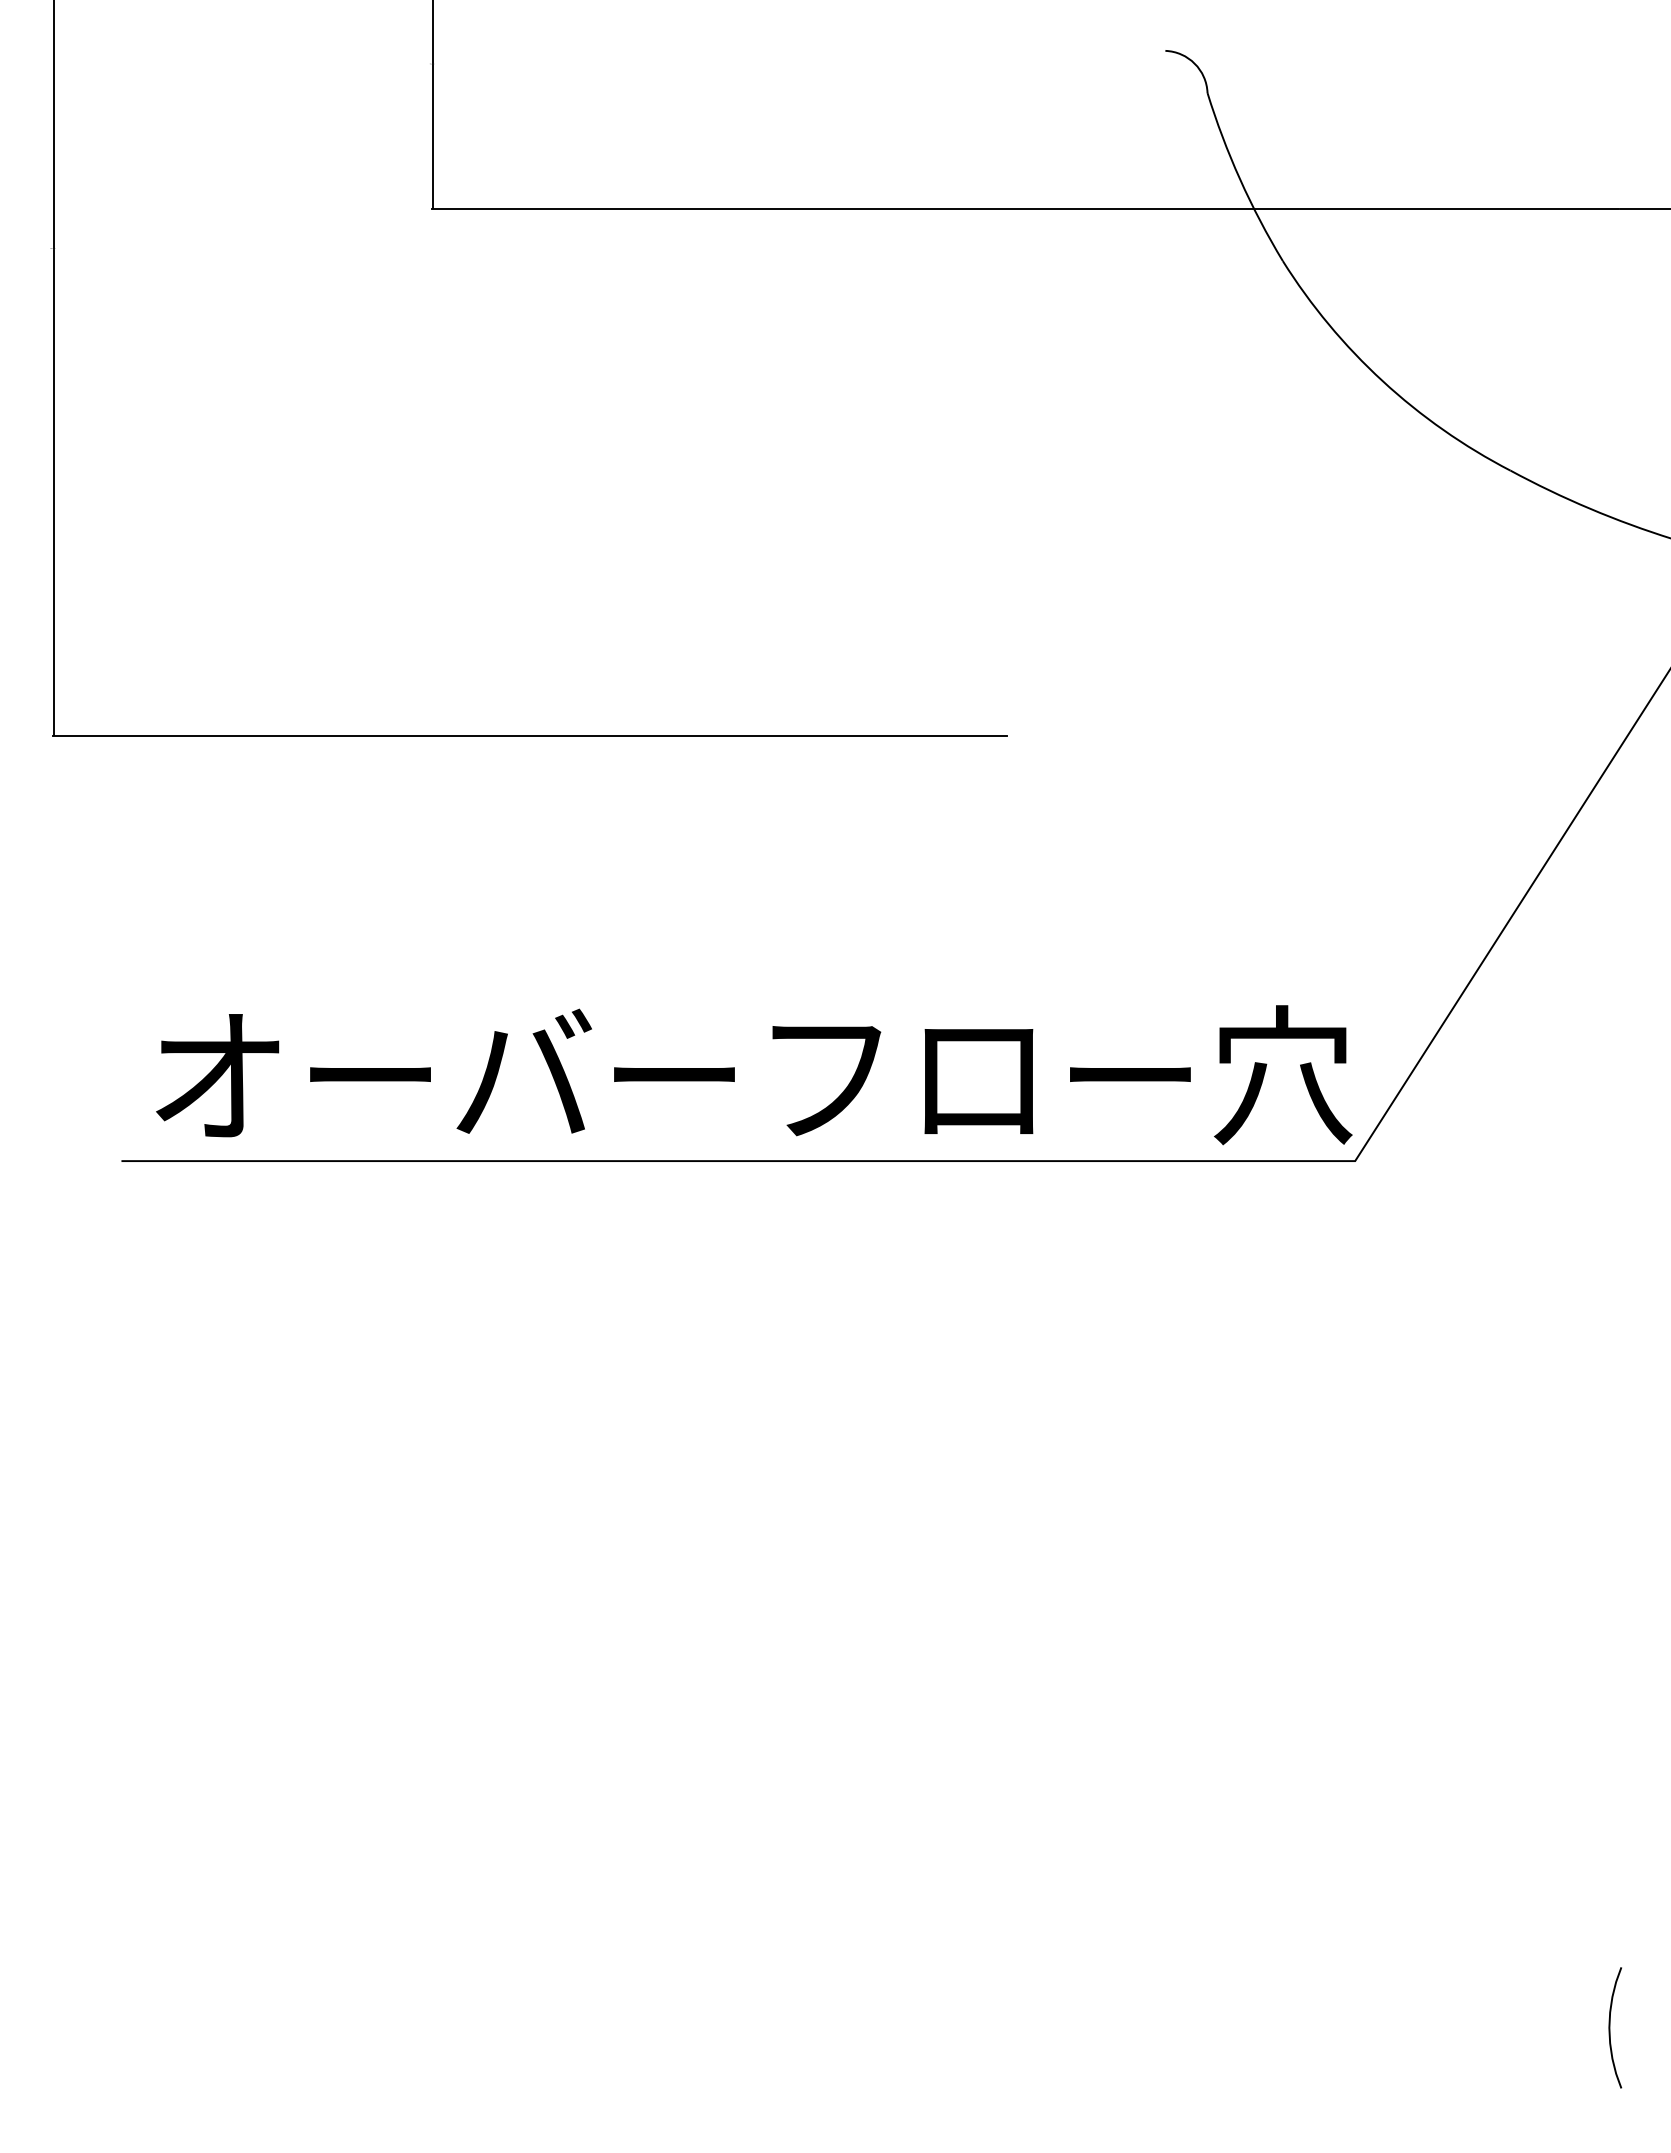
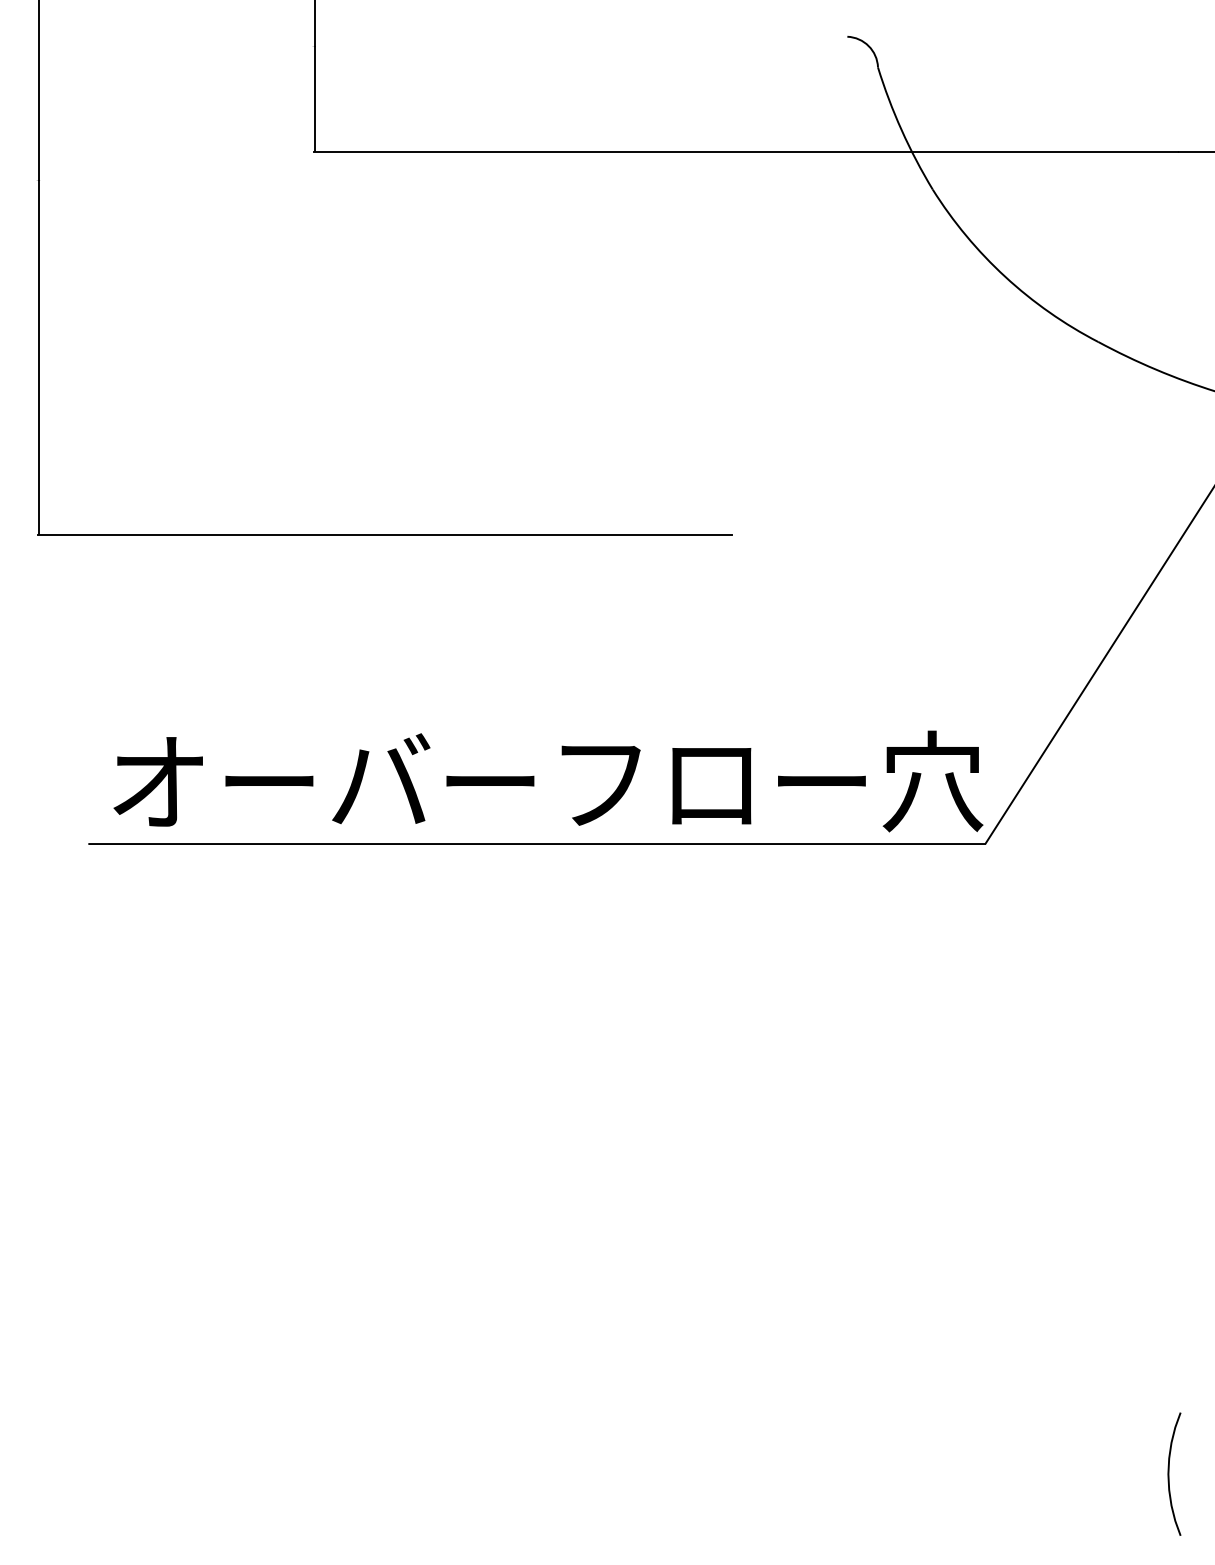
part: (1615, 2027) -> (1174, 1473), size x1.4

